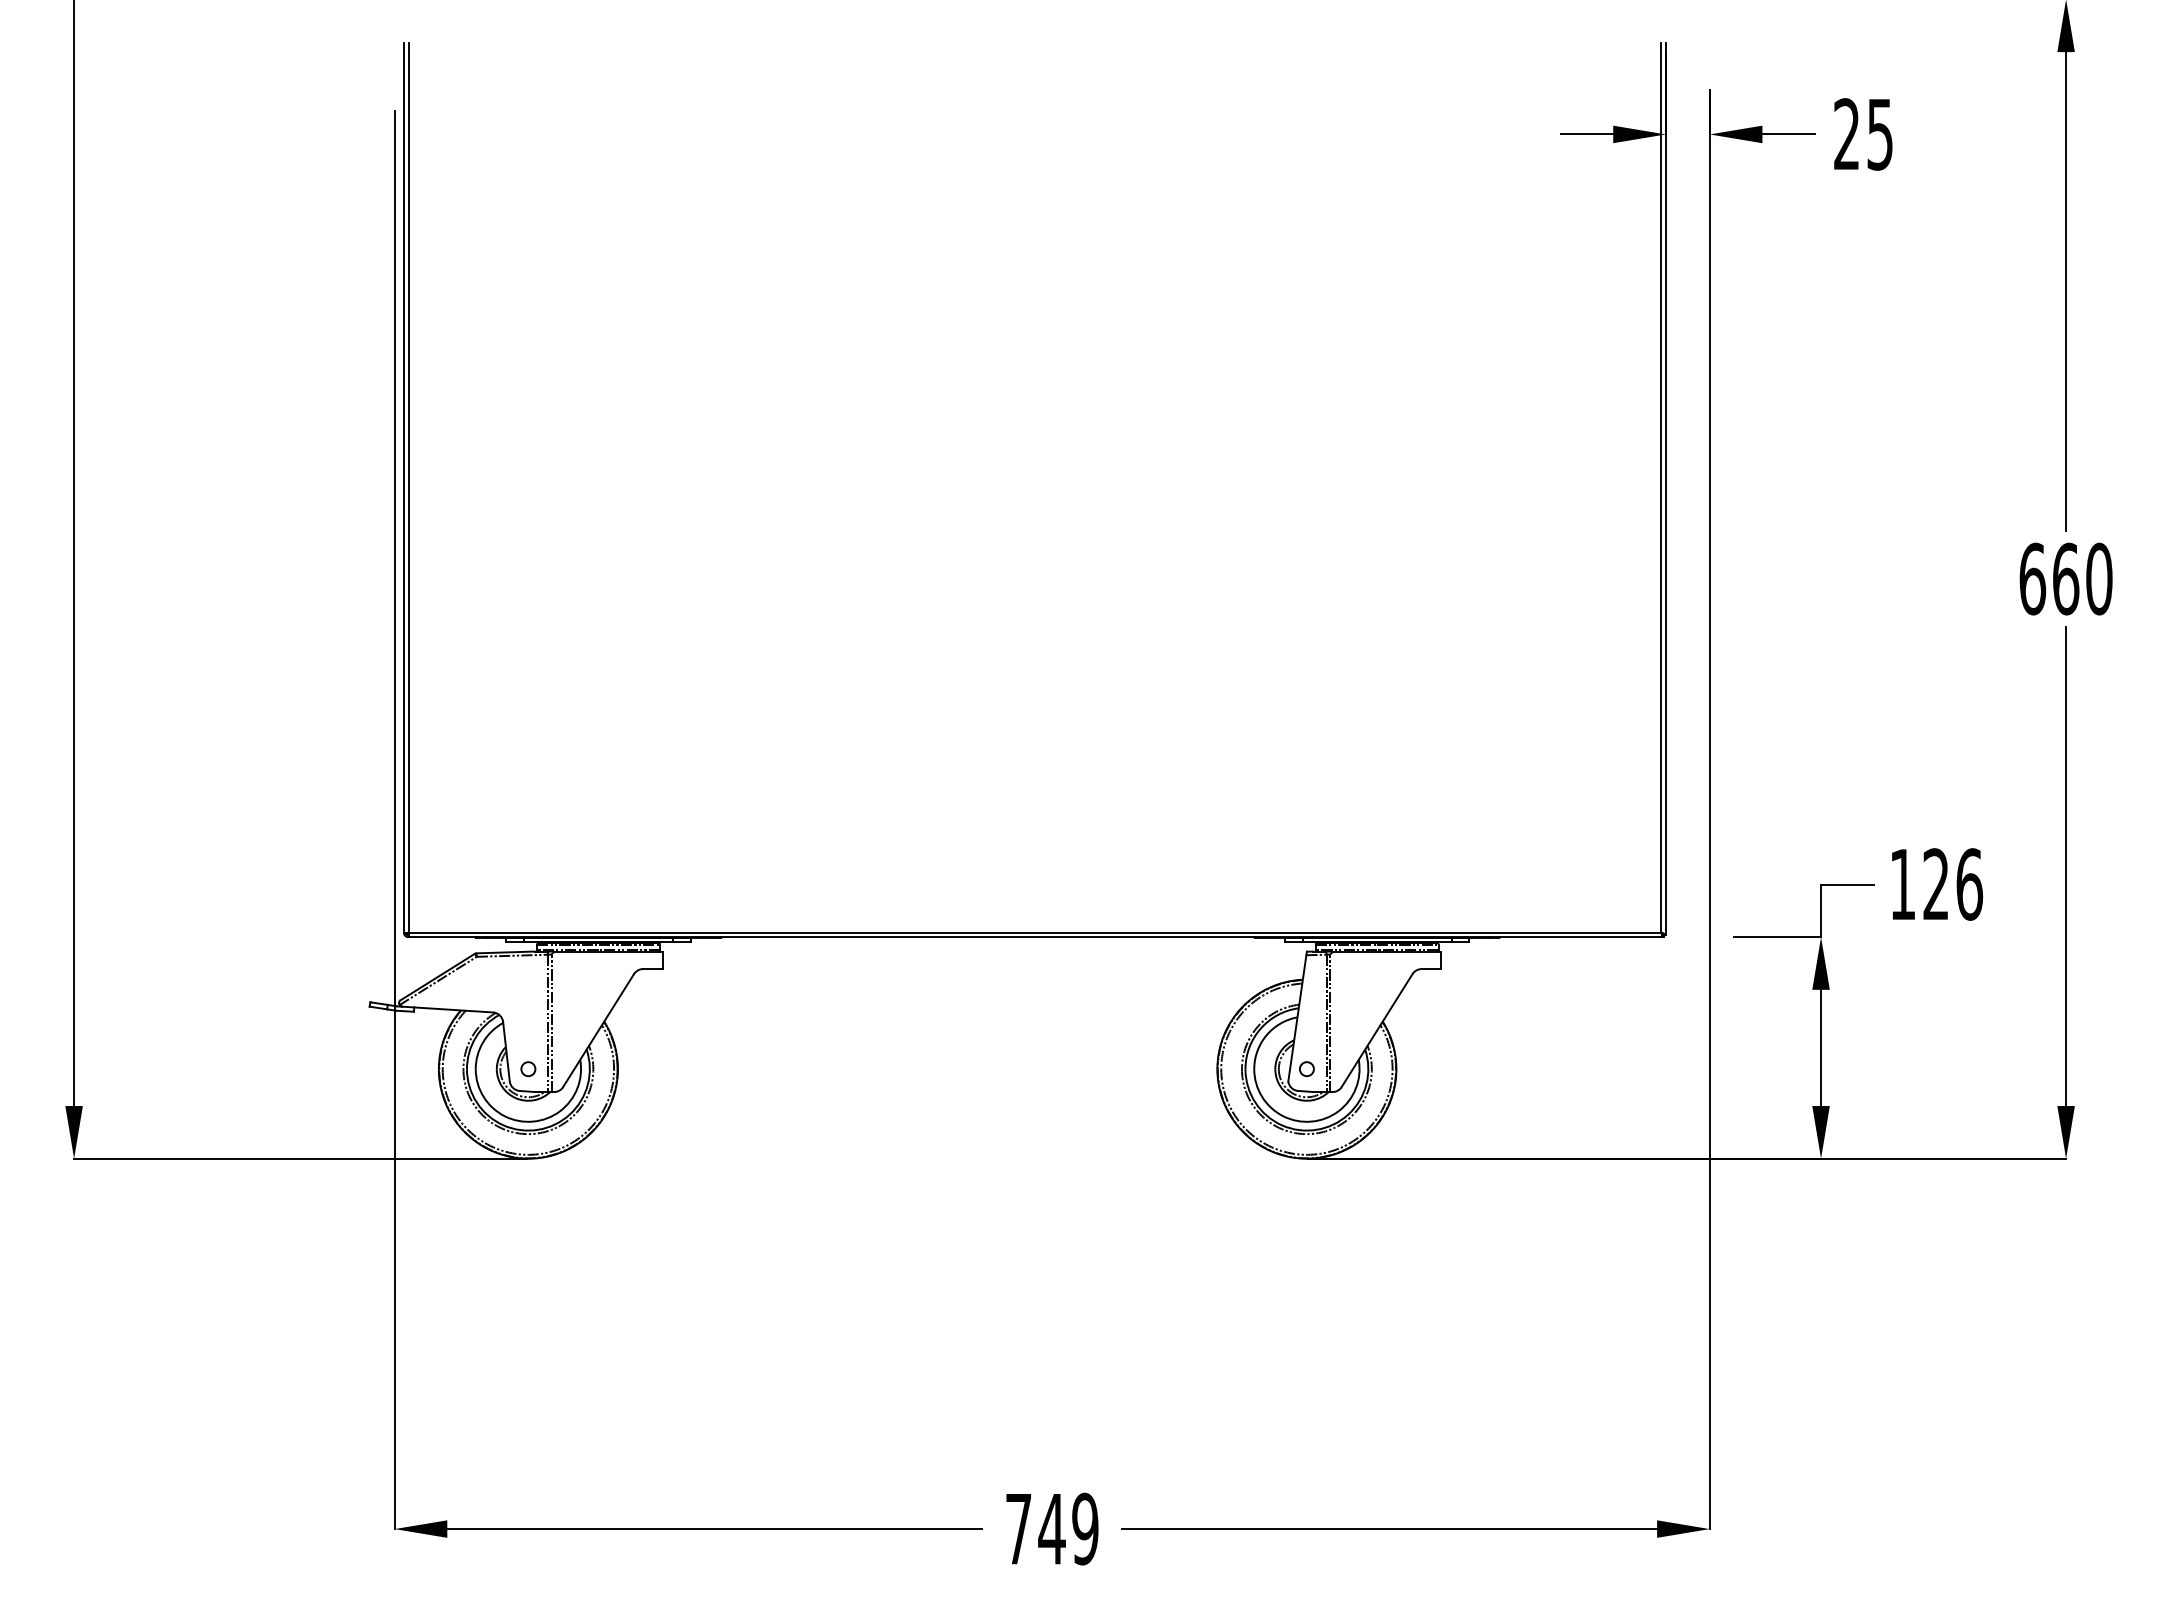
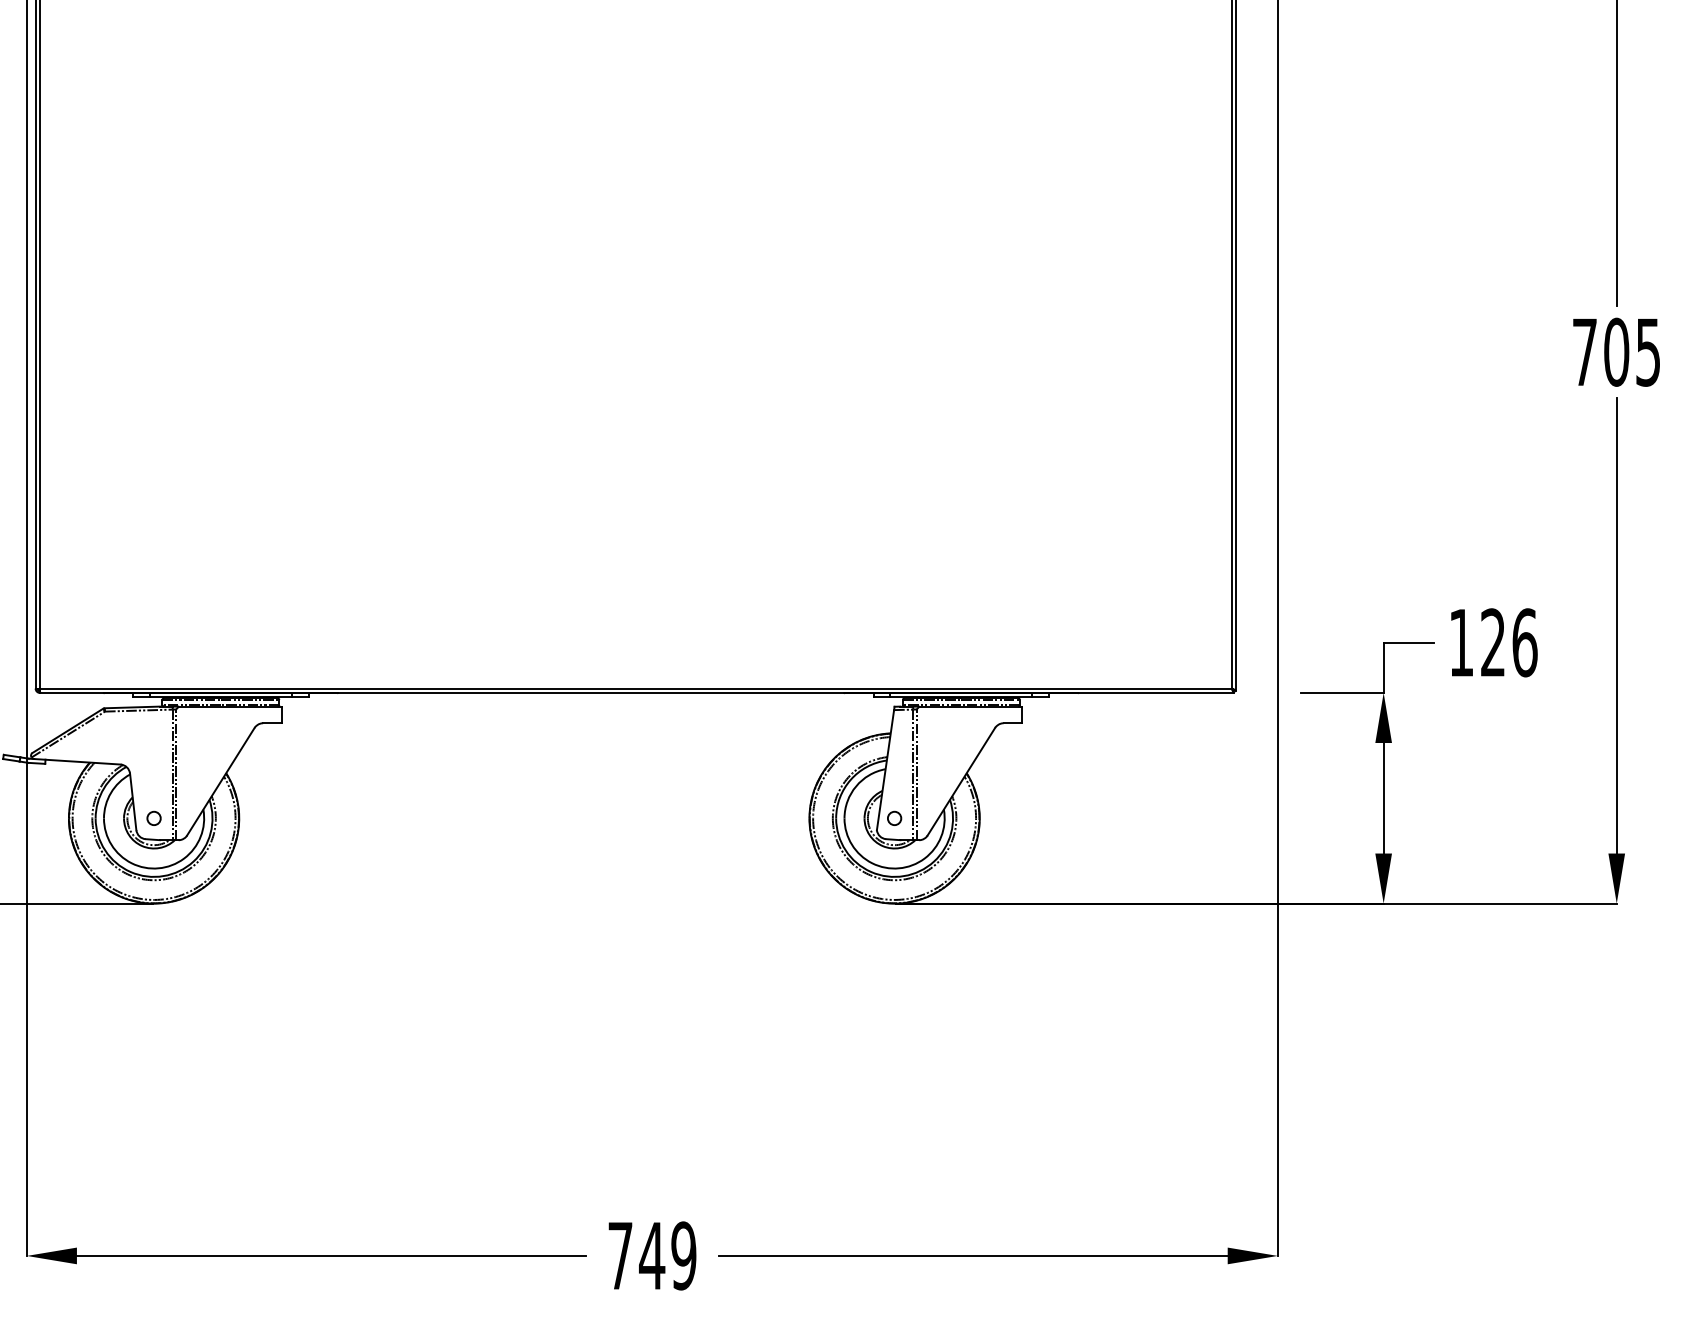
text: (2065, 578) -> (1616, 351), 660 -> 705

